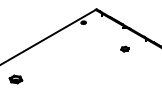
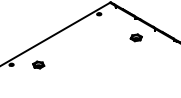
part: (124, 48) -> (135, 37), size x1.67

